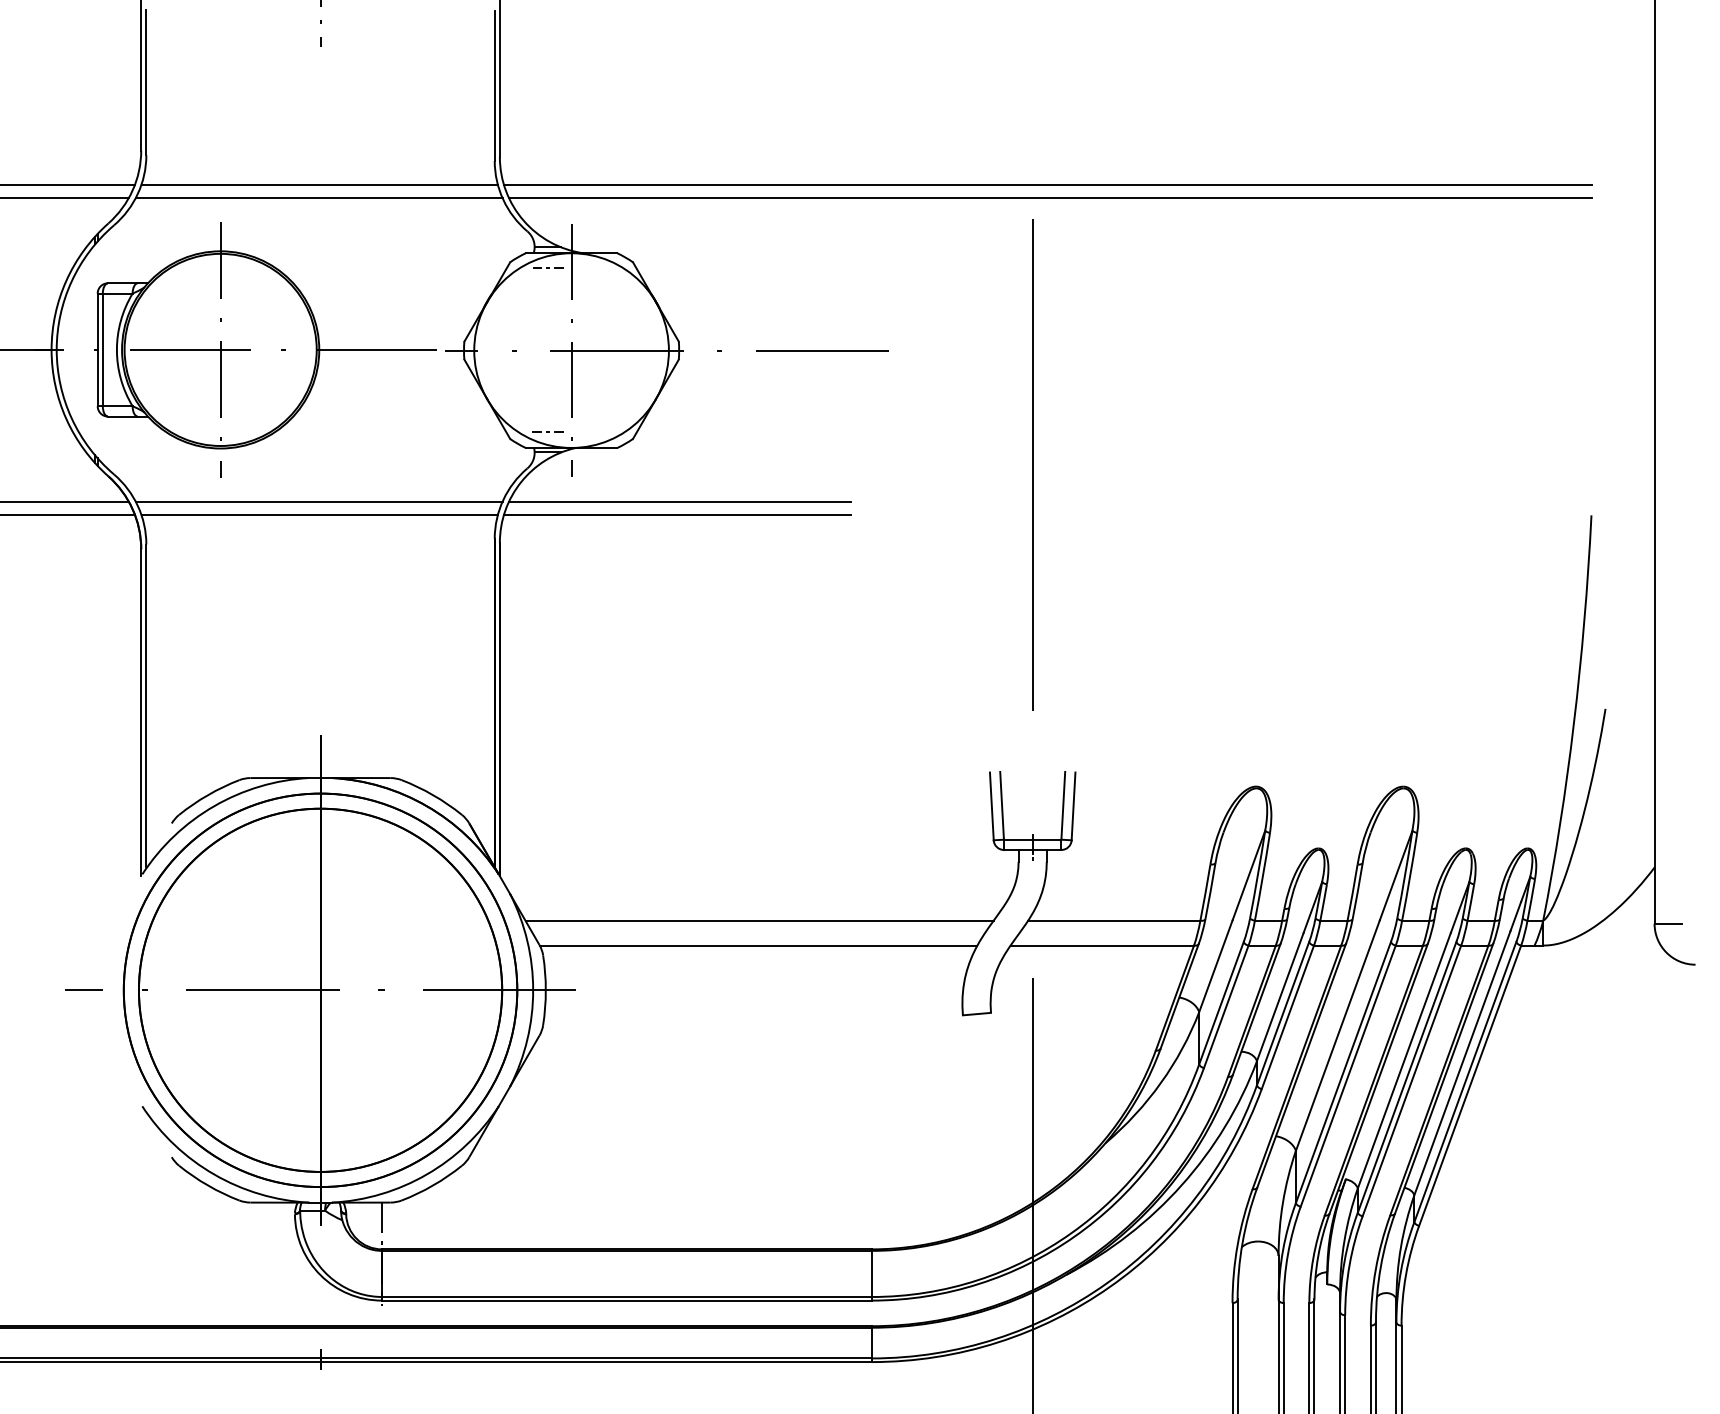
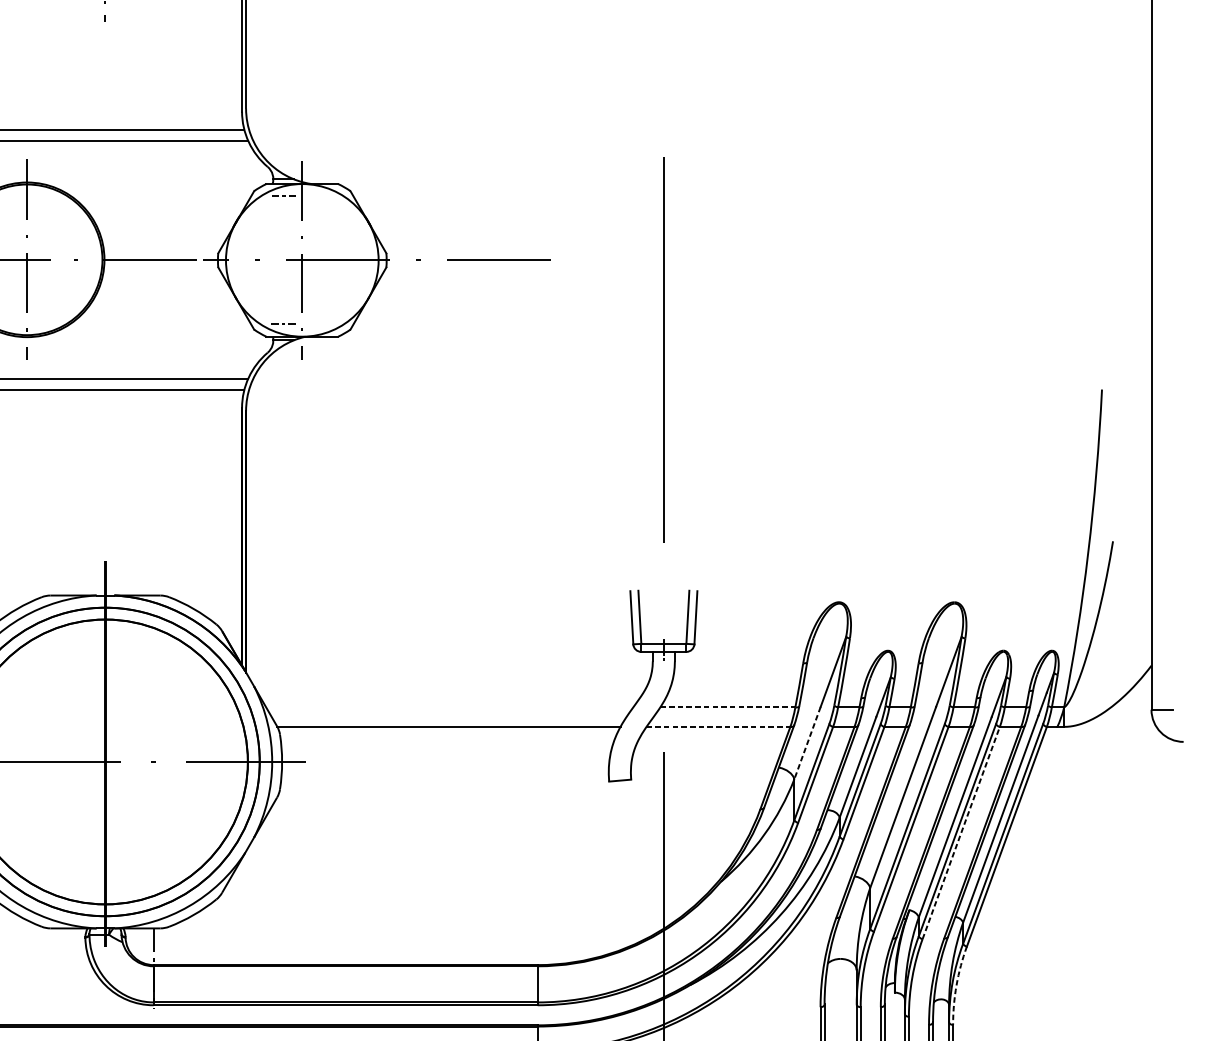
line: (1047, 184) -> (675, 130), removed
line: (1050, 198) -> (677, 141), removed
line: (679, 501) -> (386, 378), removed
line: (676, 515) -> (384, 389), removed
line: (759, 920) -> (449, 707), removed
line: (1114, 920) -> (728, 707), solid -> dashed
line: (1102, 945) -> (718, 726), solid -> dashed
line: (1215, 966) -> (807, 743), solid -> dashed
line: (1412, 1080) -> (961, 832), solid -> dashed
arc: (1406, 1274) -> (956, 984), solid -> dashed

